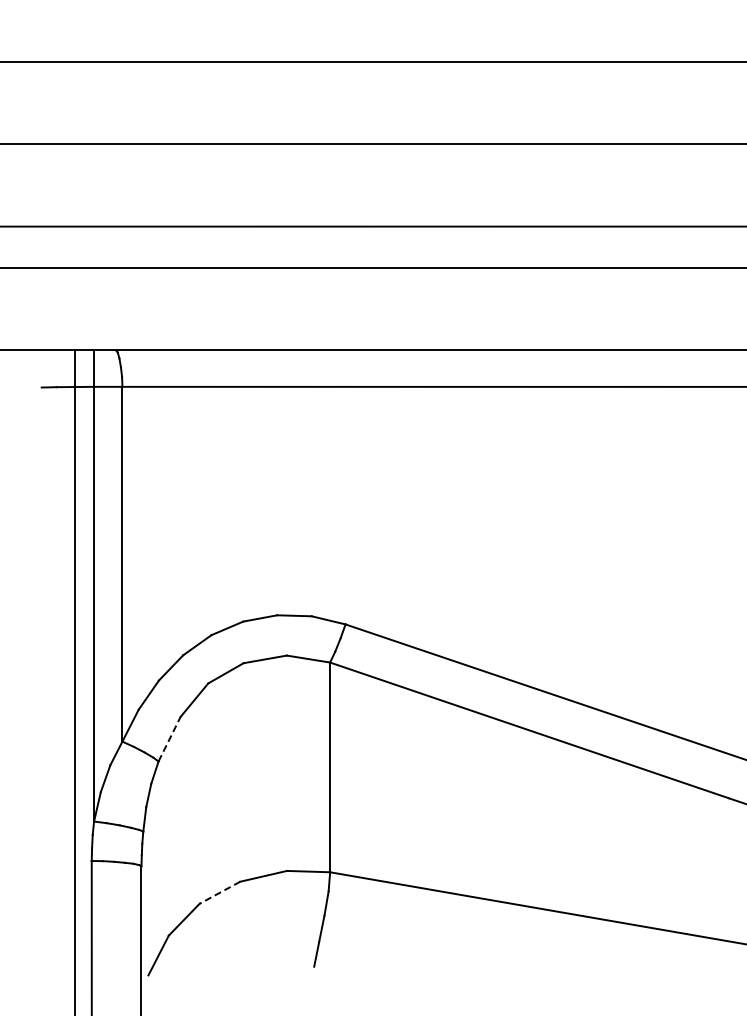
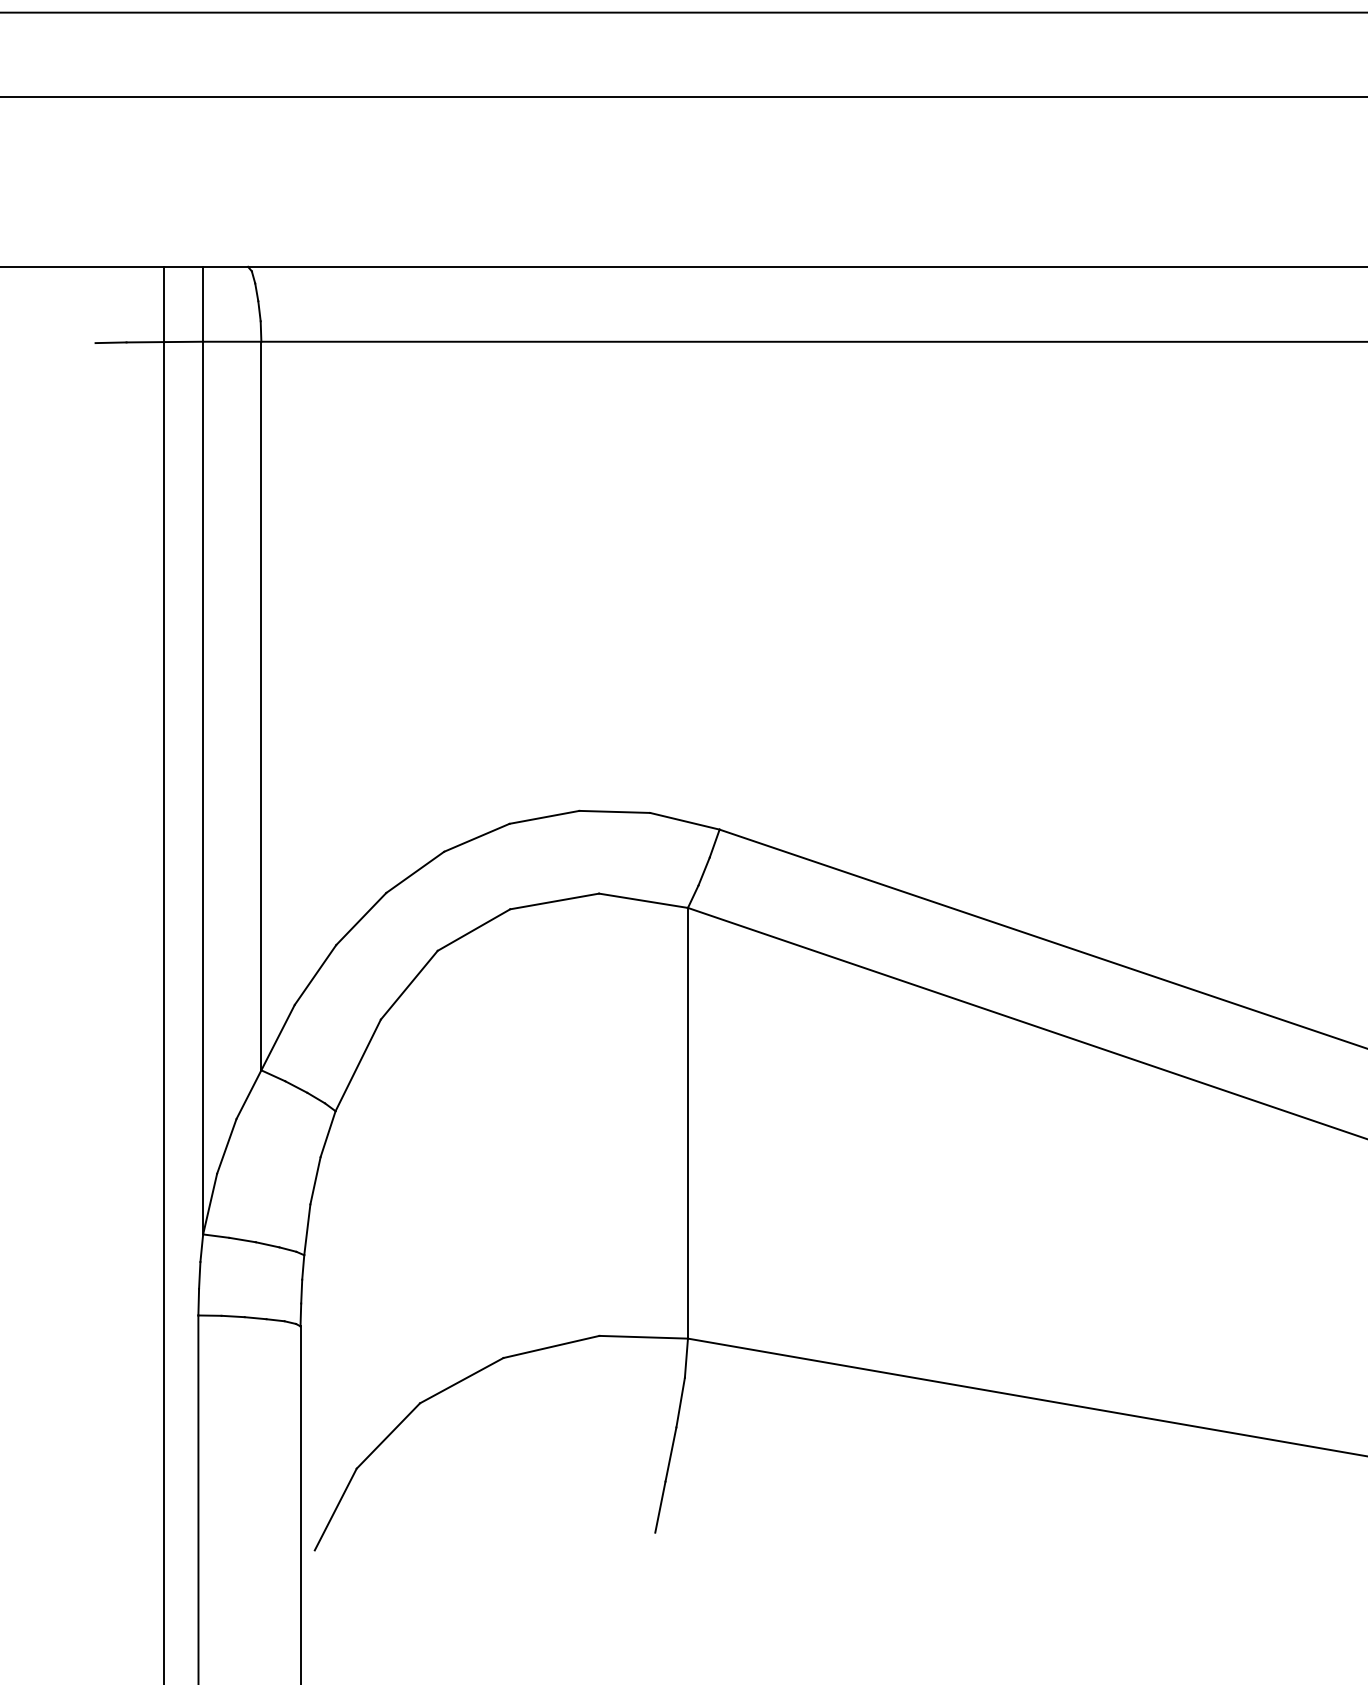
line: (169, 739) -> (358, 1065), dashed -> solid
line: (219, 892) -> (460, 1380), dashed -> solid

